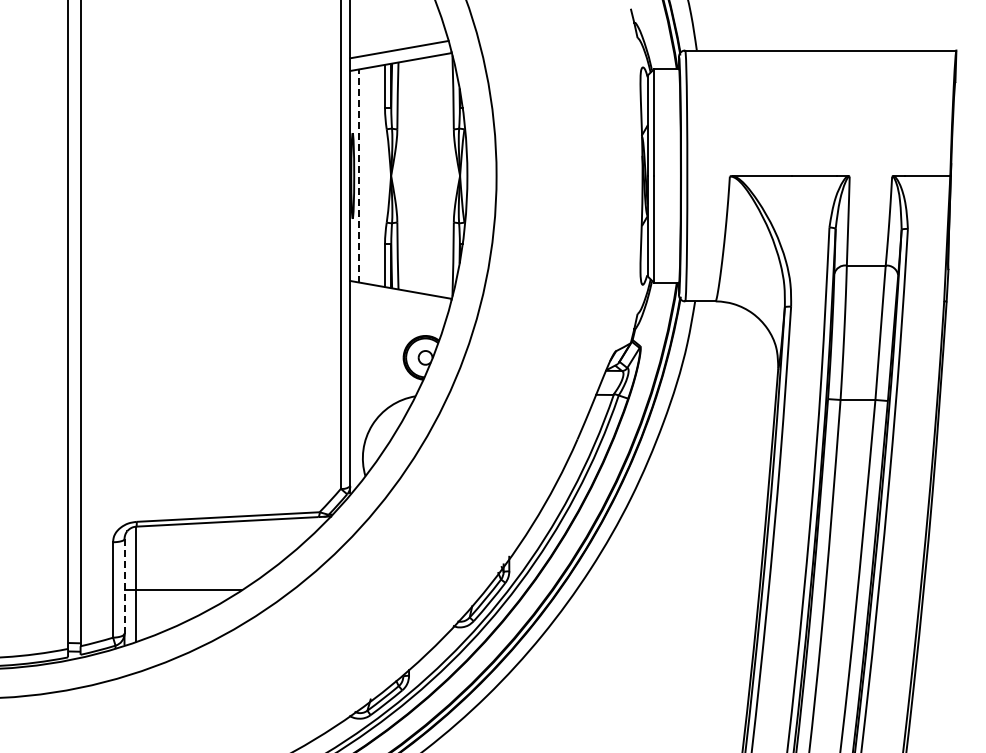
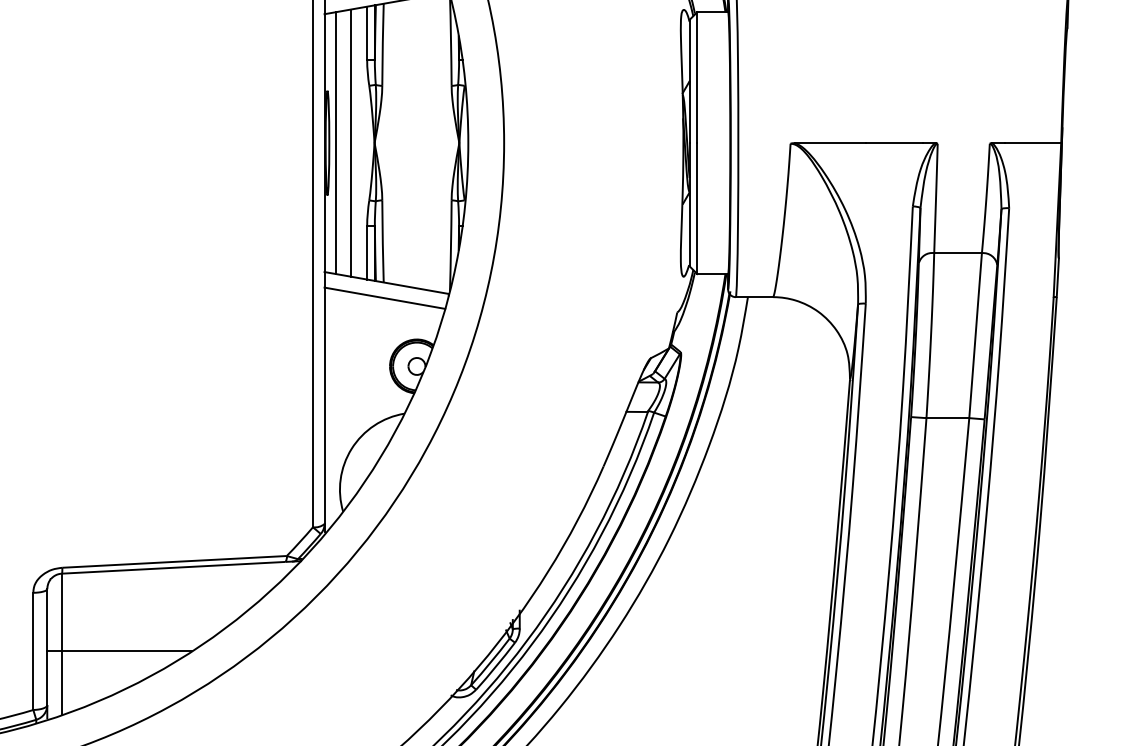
line: (359, 175) -> (335, 142), dashed -> solid
line: (371, 175) -> (350, 142), added
line: (399, 302) -> (384, 298), added
line: (124, 586) -> (47, 647), dashed -> solid

